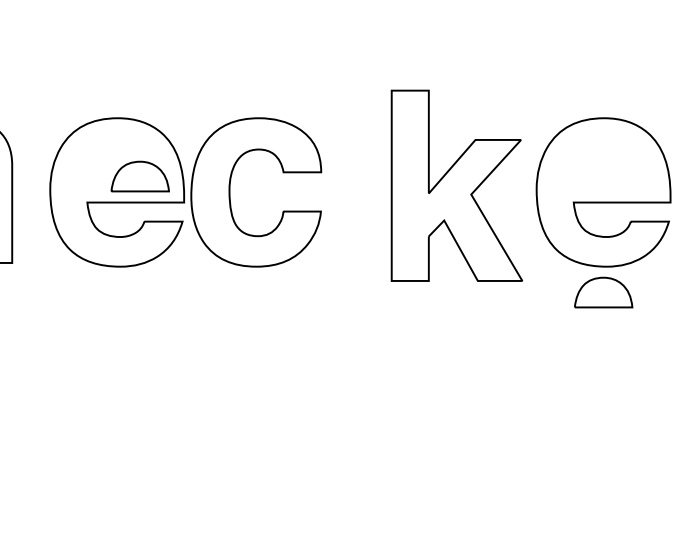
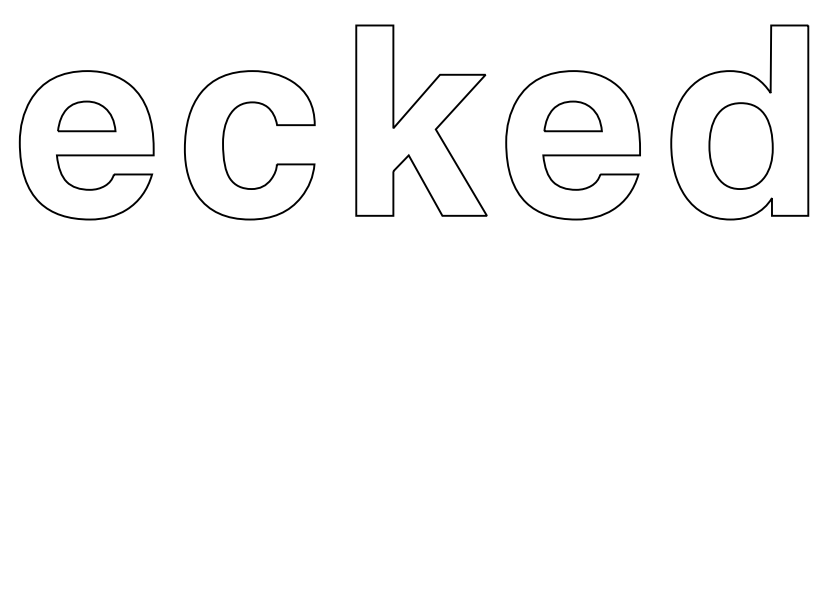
part: (139, 176) -> (86, 116), moved
part: (456, 185) -> (421, 120), moved
part: (230, 197) -> (224, 150), moved
part: (602, 292) -> (572, 116), moved

